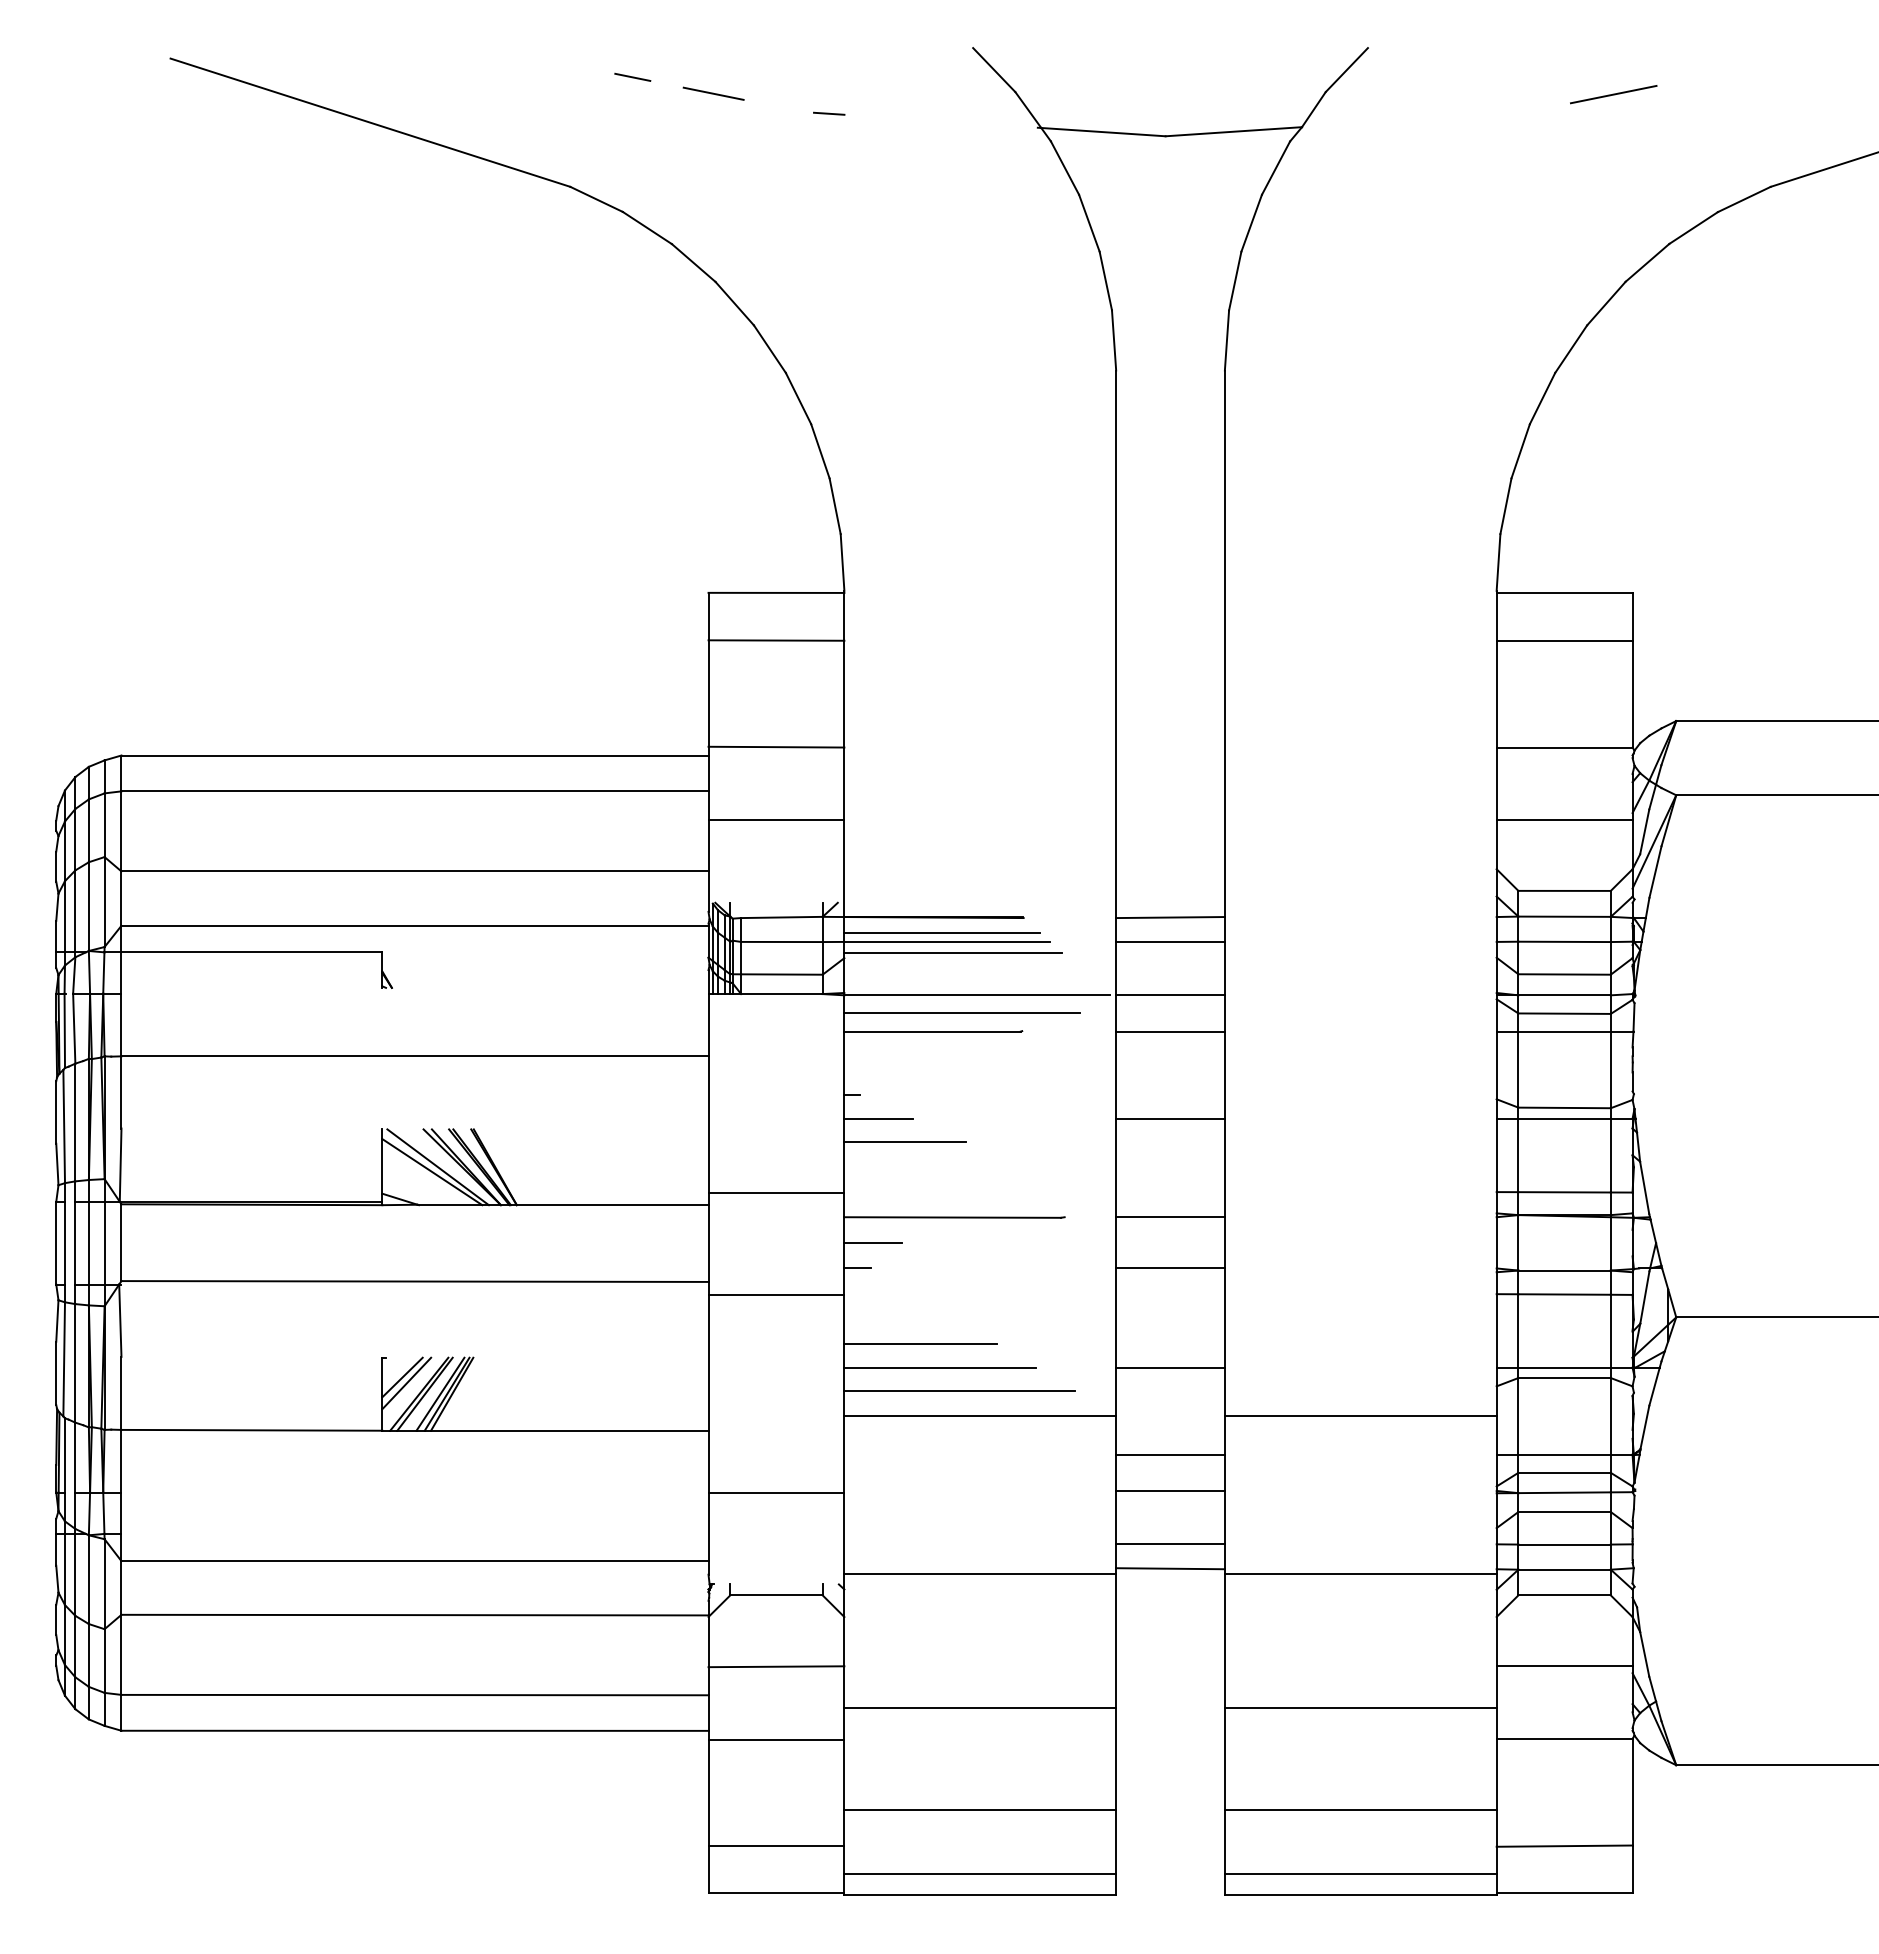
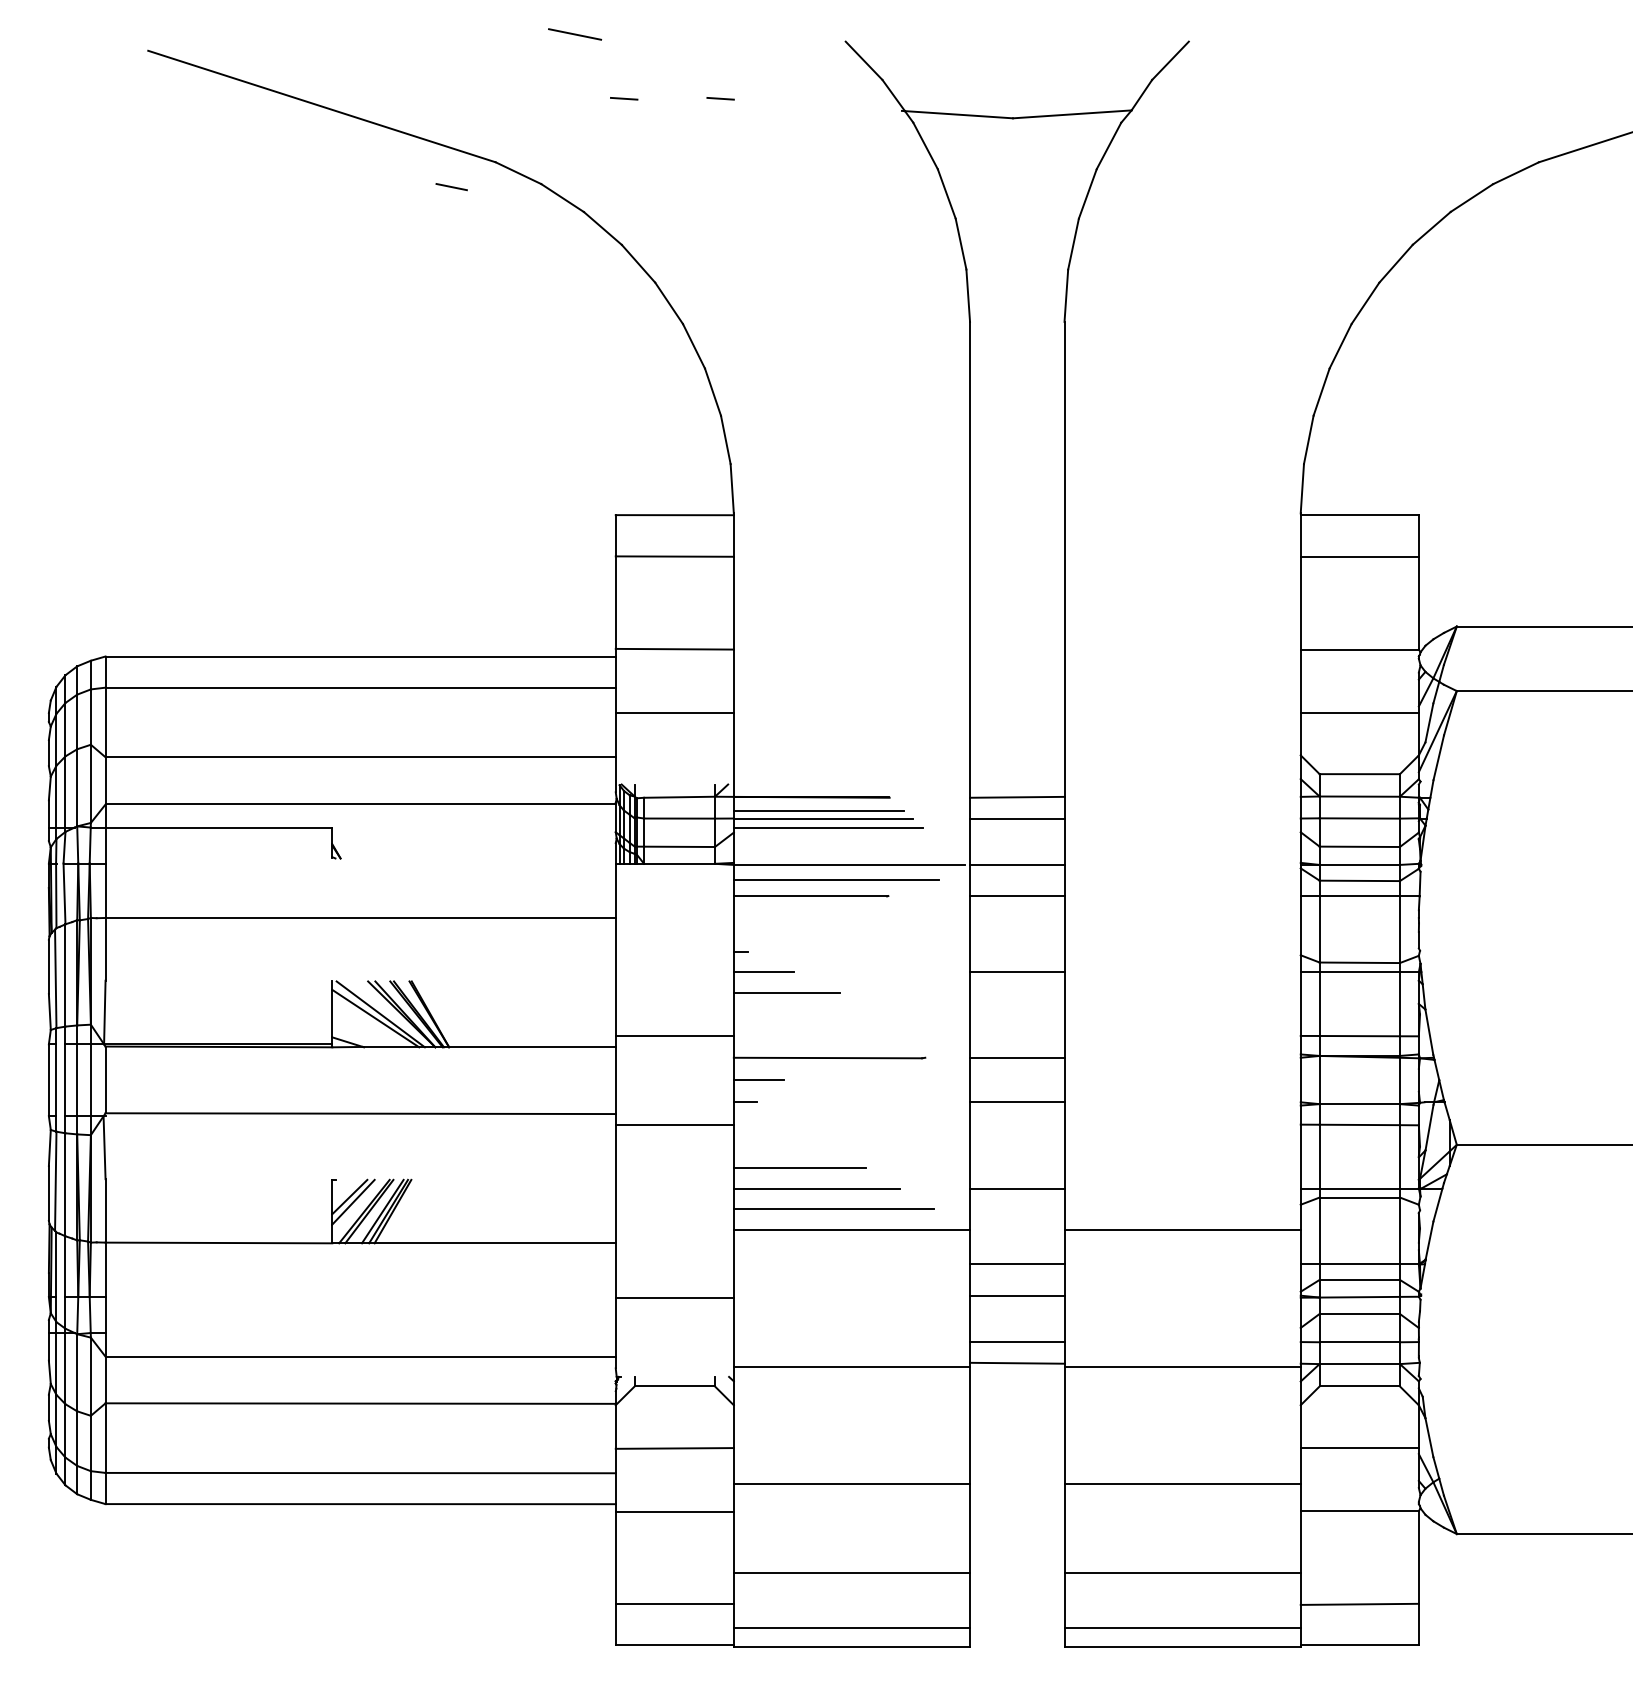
line: (632, 77) -> (451, 187), moved
line: (713, 93) -> (574, 34), moved
line: (1613, 94) -> (1402, 82), removed
line: (718, 113) -> (624, 98), added

